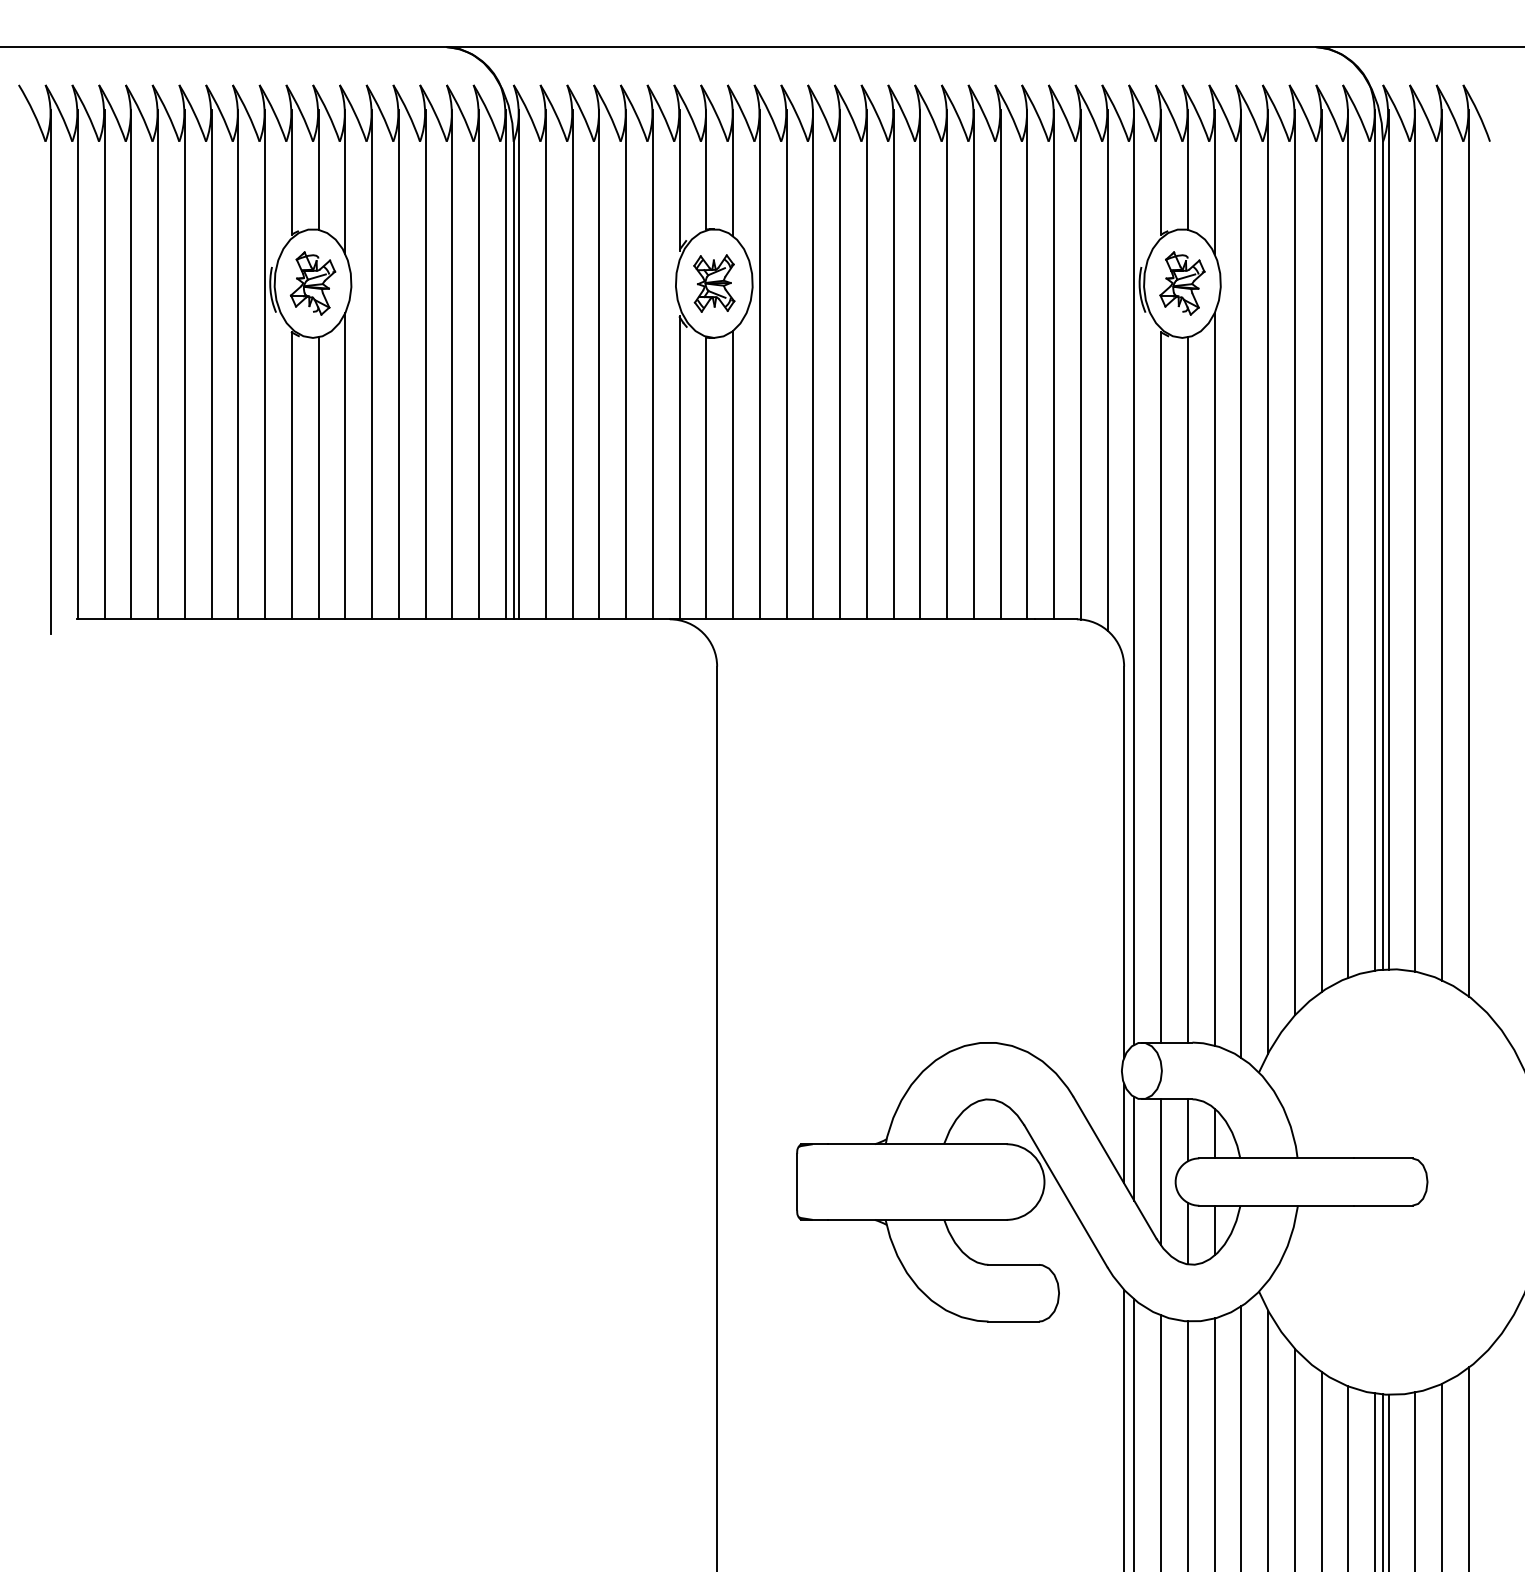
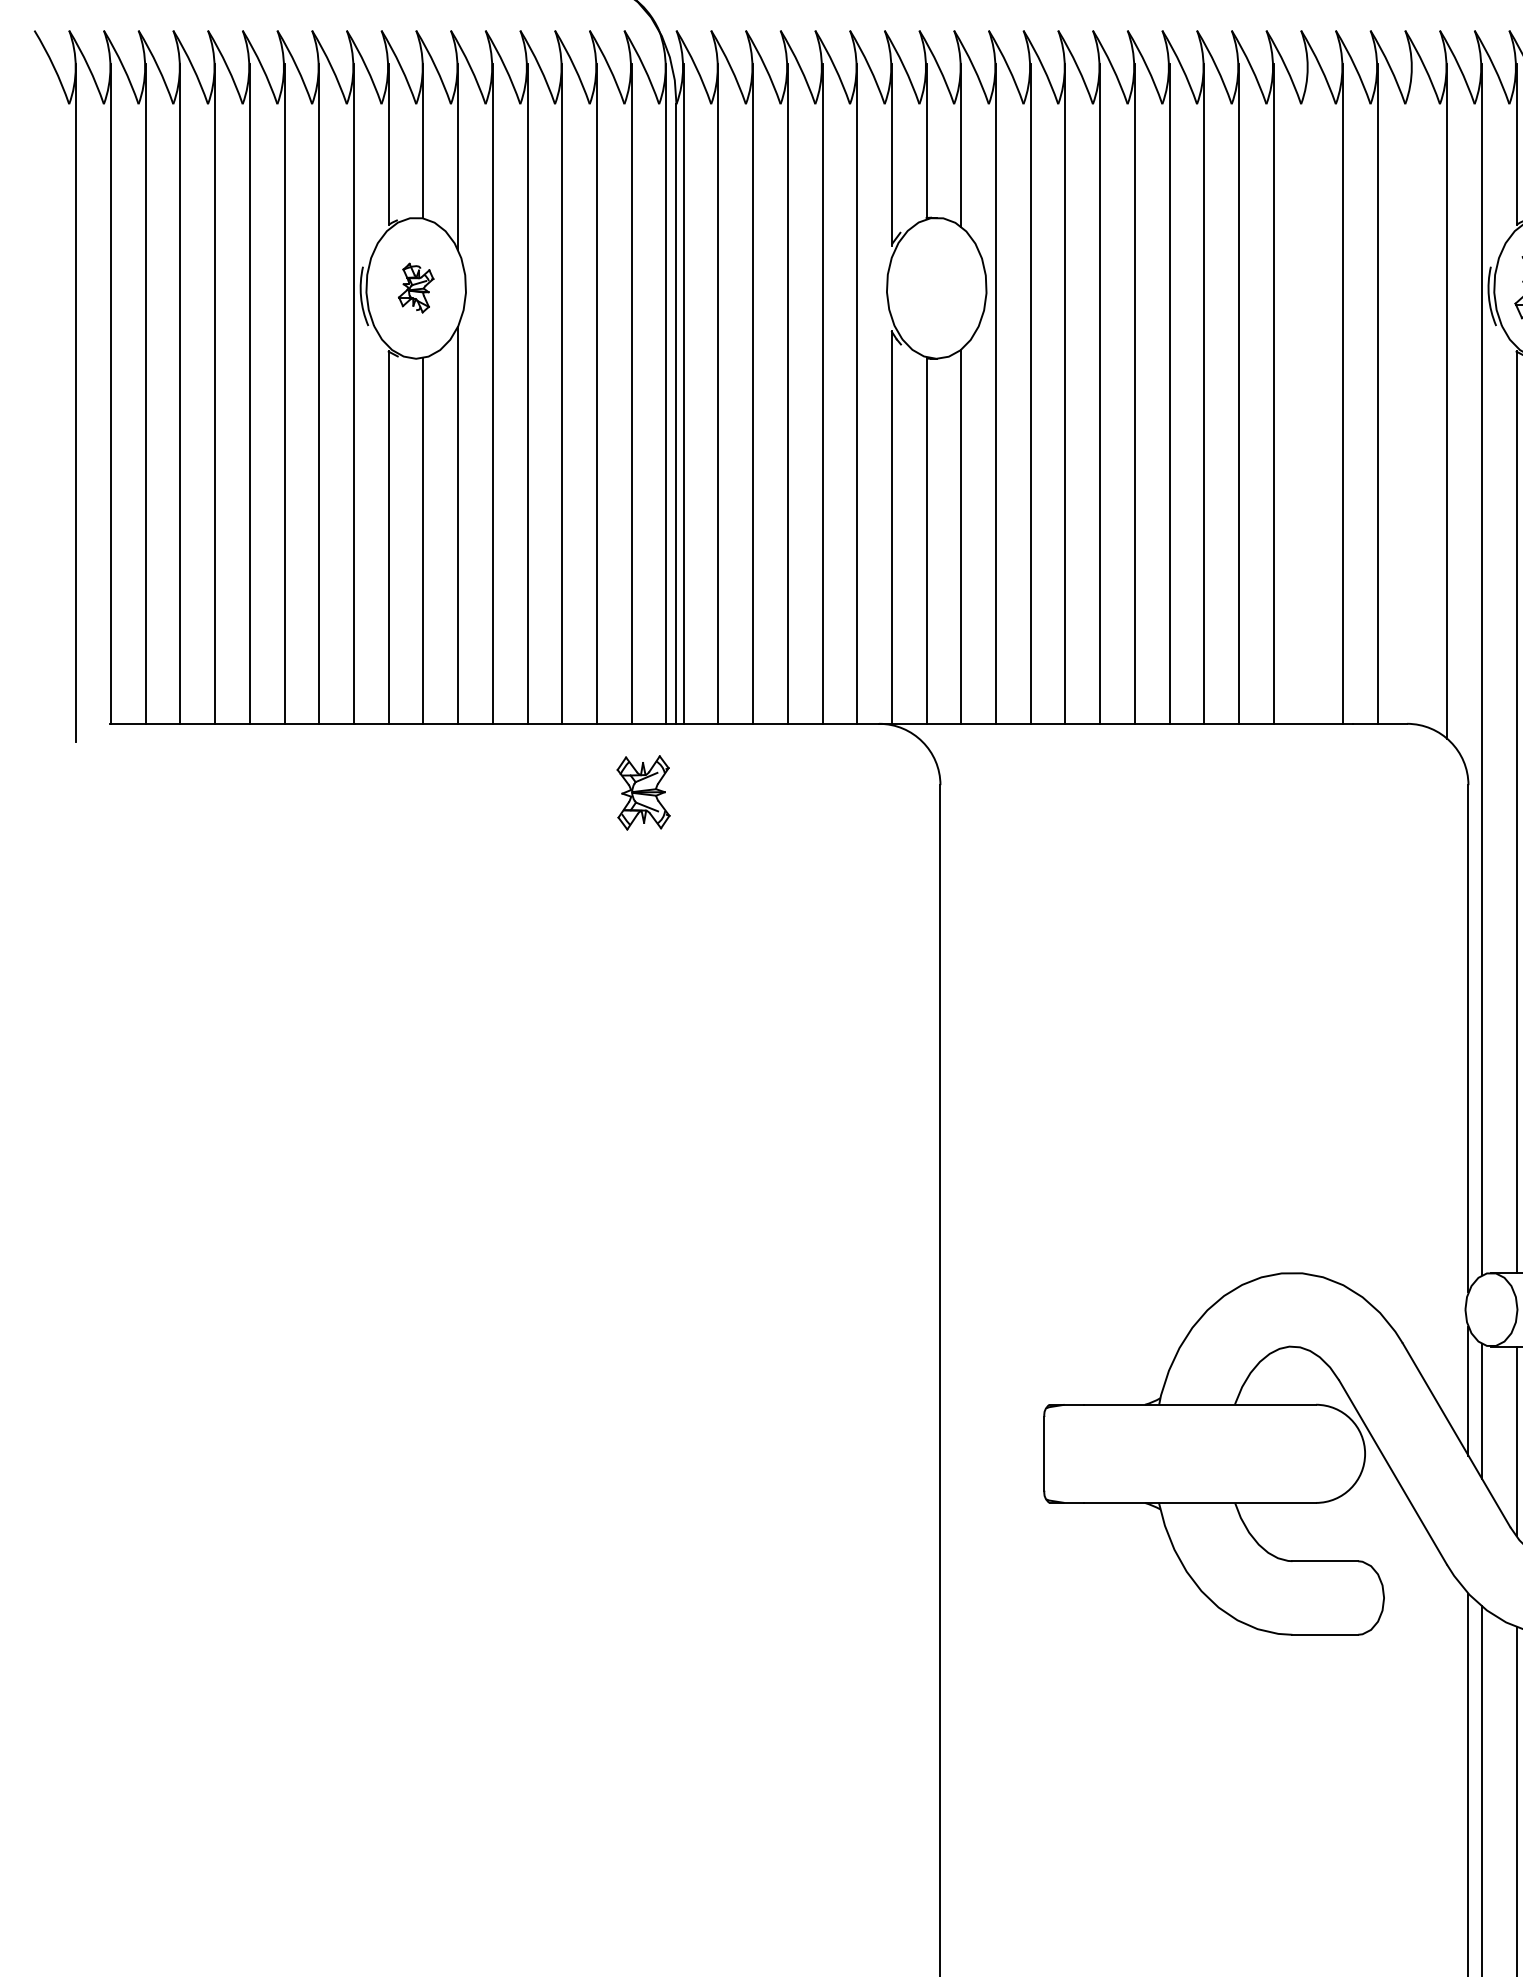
part: (312, 283) -> (415, 288), size x0.6
part: (714, 283) -> (643, 792), moved
line: (1000, 364) -> (1308, 393), removed
line: (1080, 364) -> (1411, 393), removed

